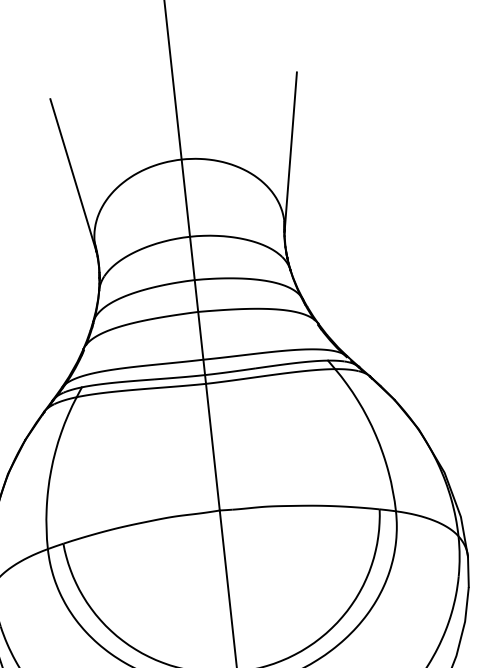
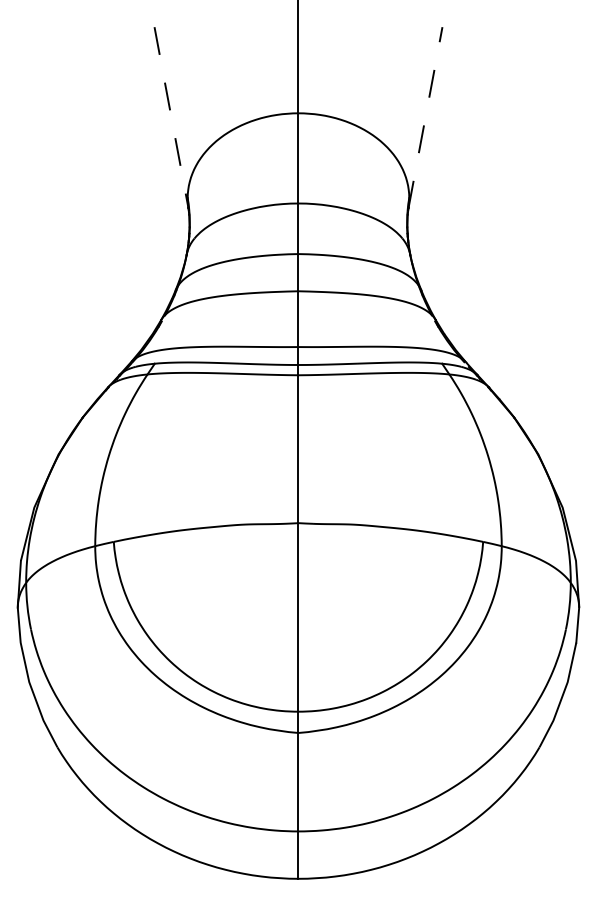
line: (290, 151) -> (425, 117), solid -> dashed
line: (73, 175) -> (171, 118), solid -> dashed

